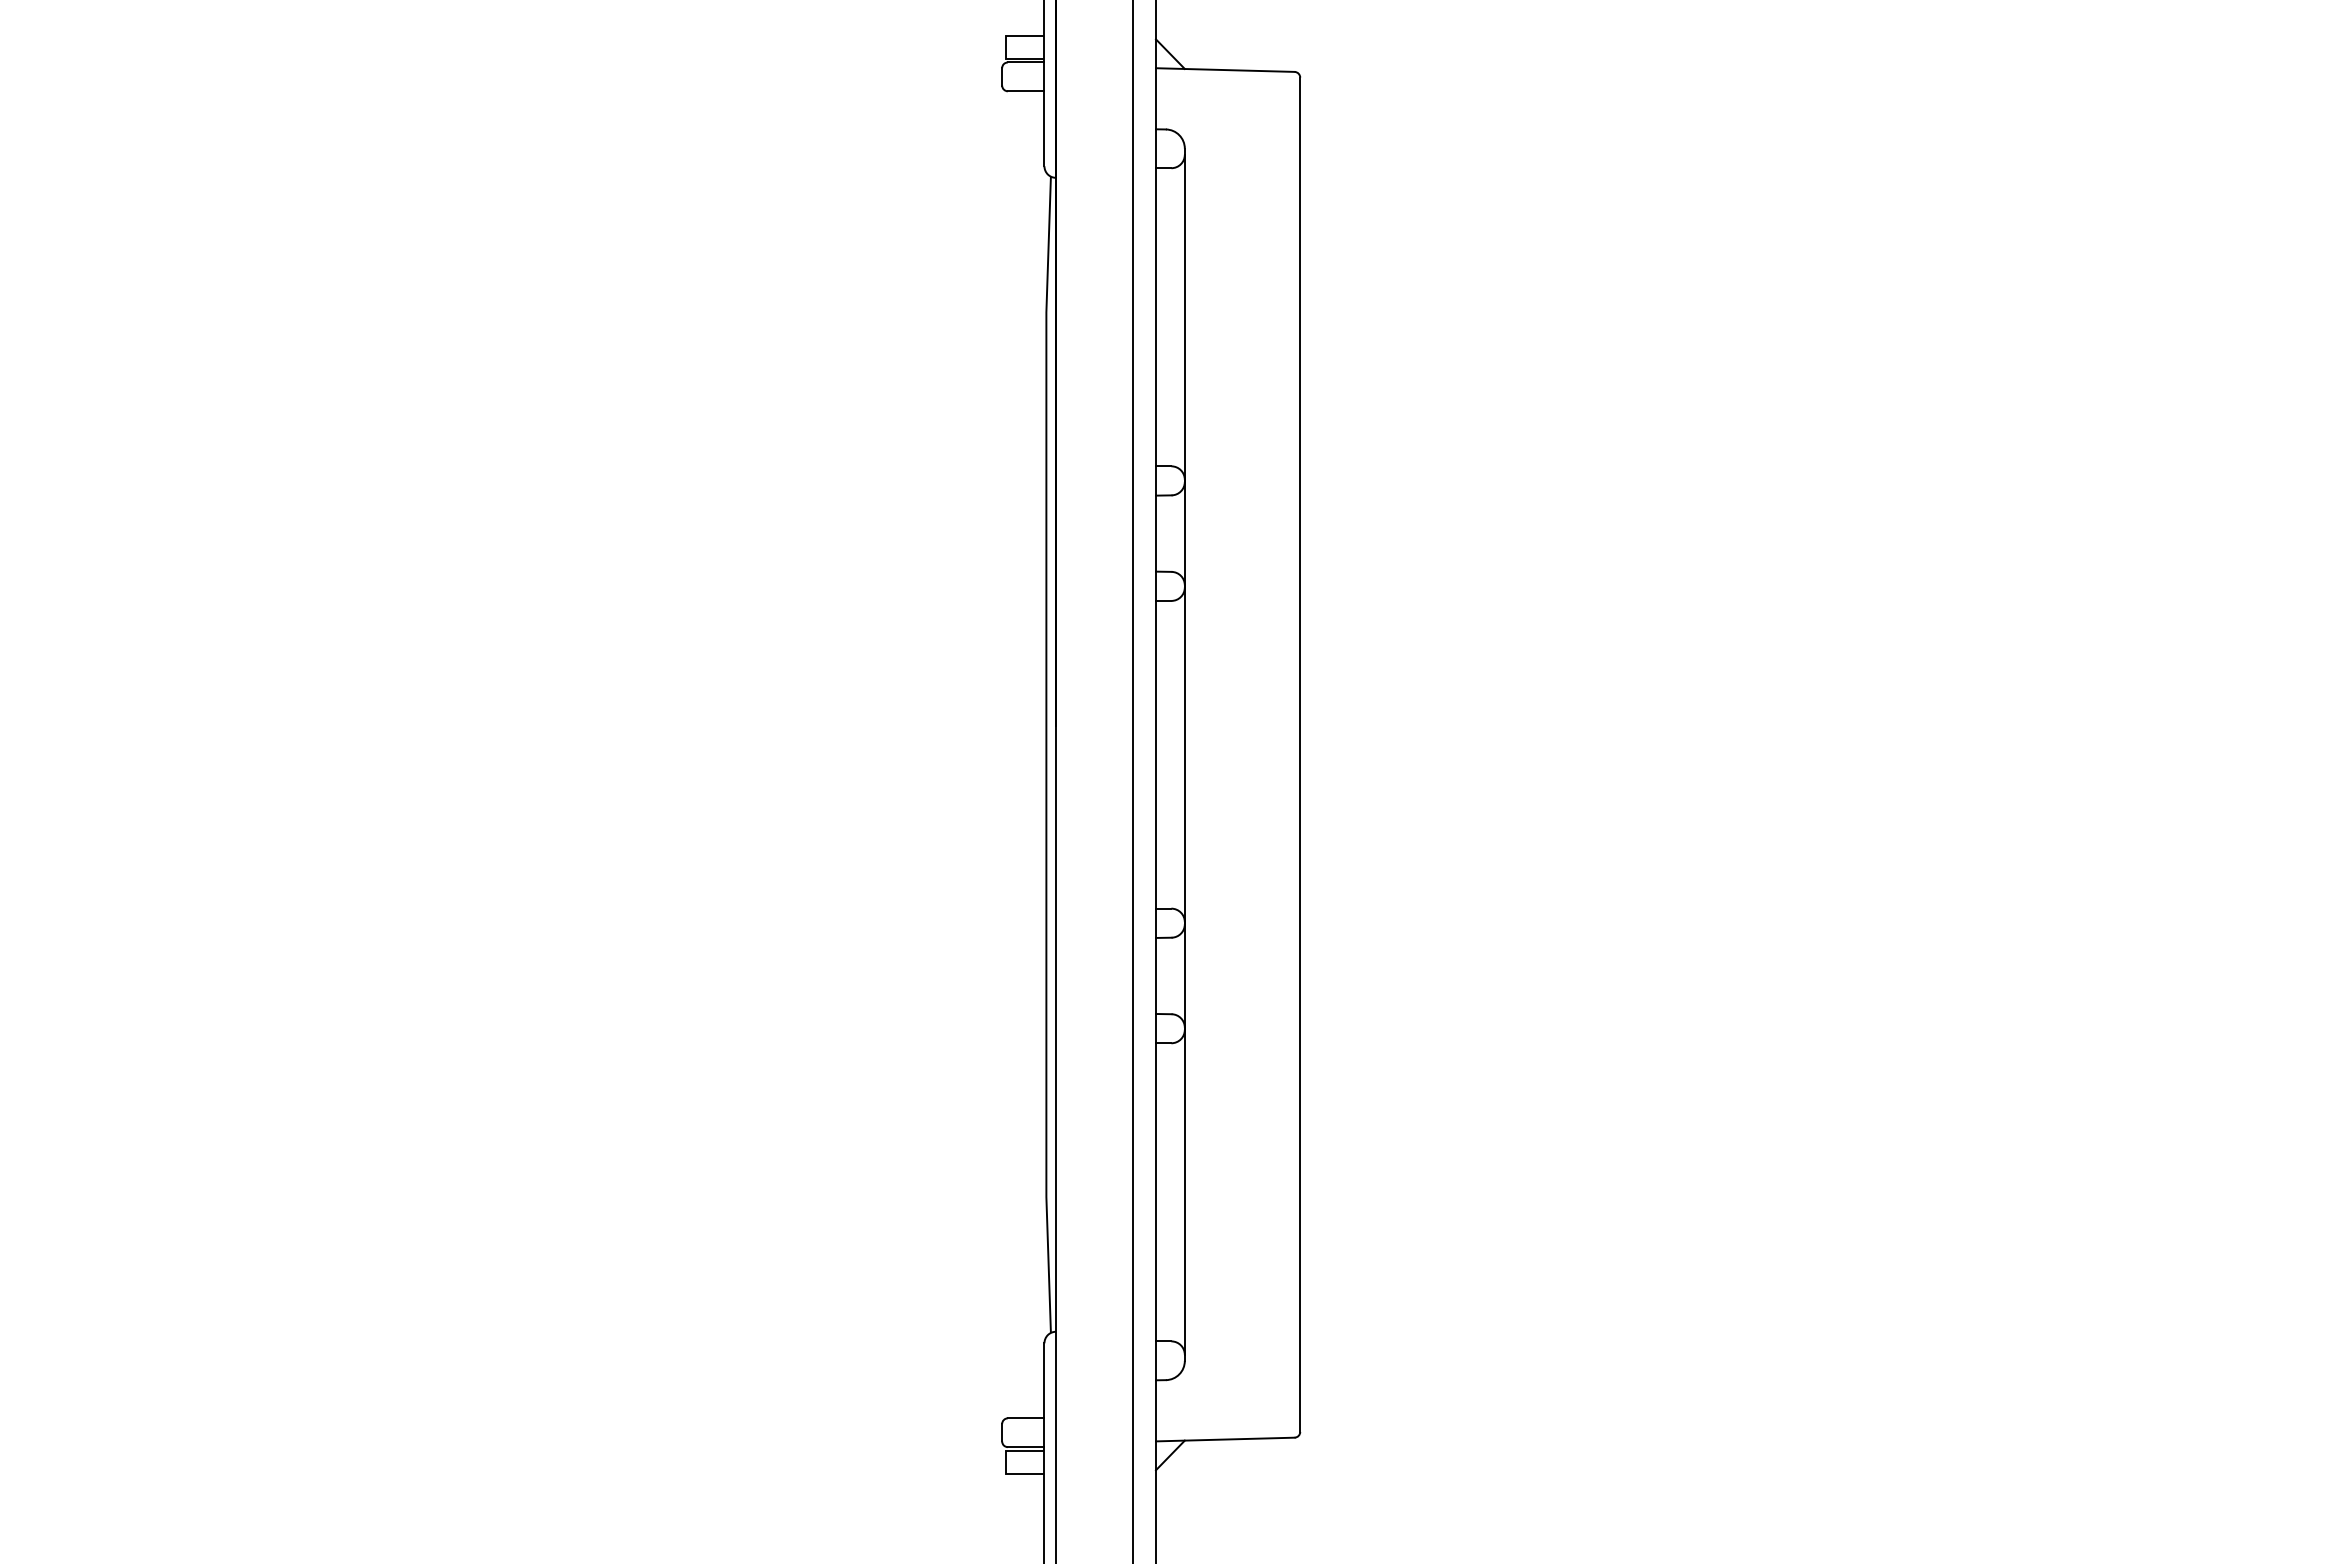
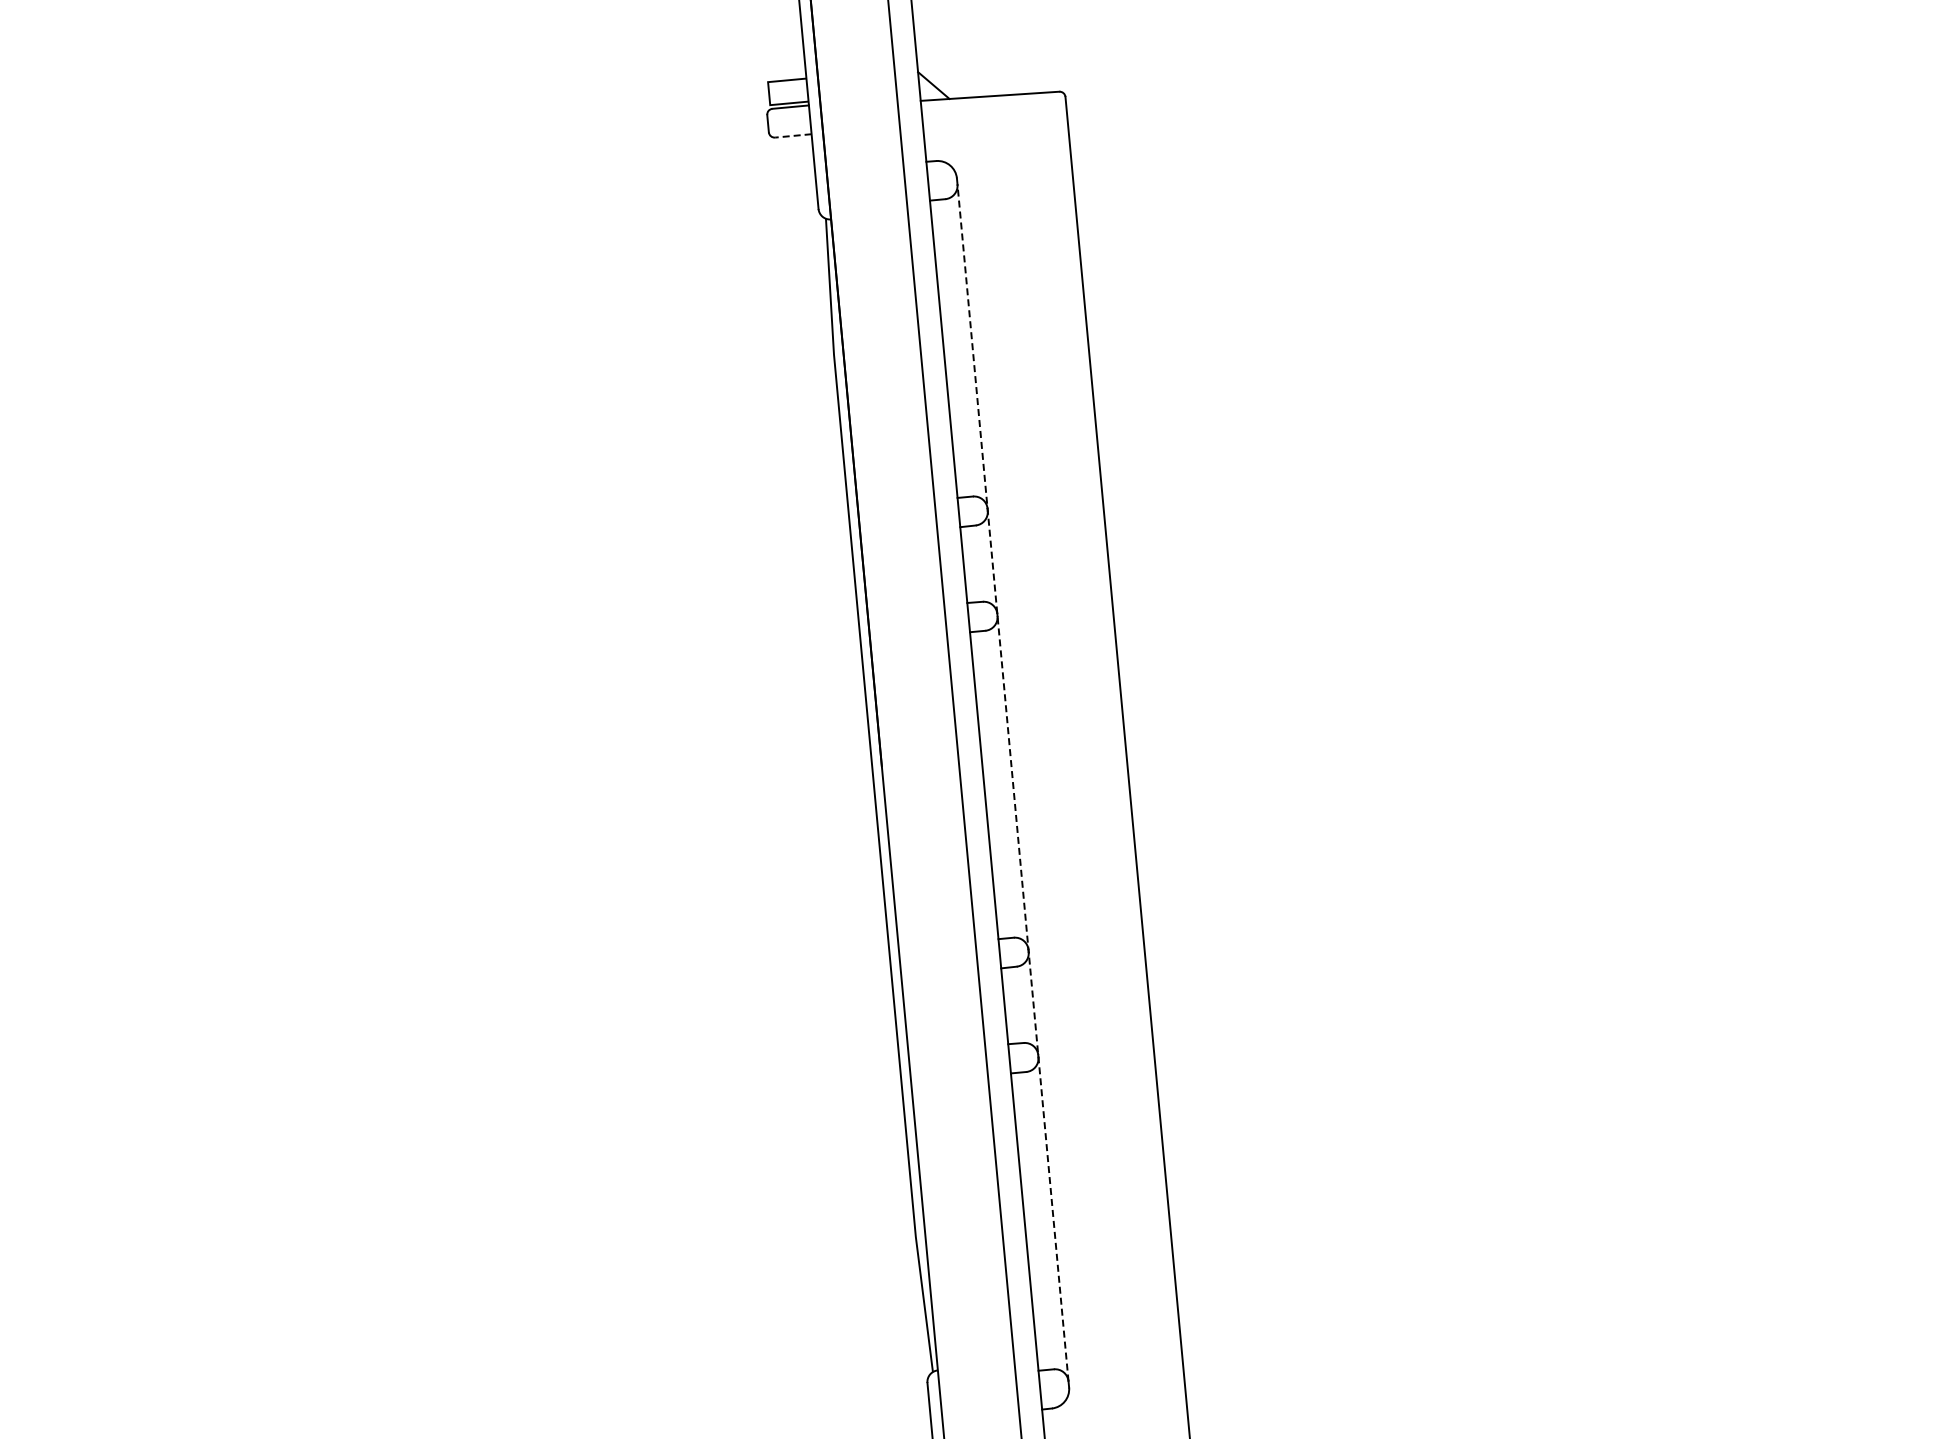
line: (1025, 91) -> (792, 136), solid -> dashed
line: (1184, 754) -> (1012, 782), solid -> dashed

